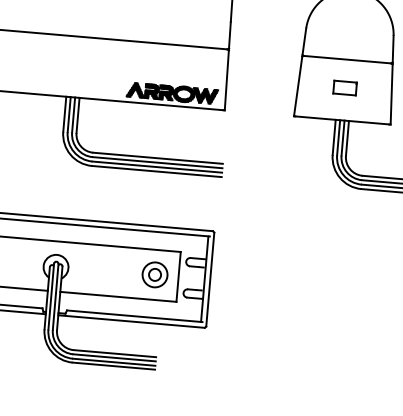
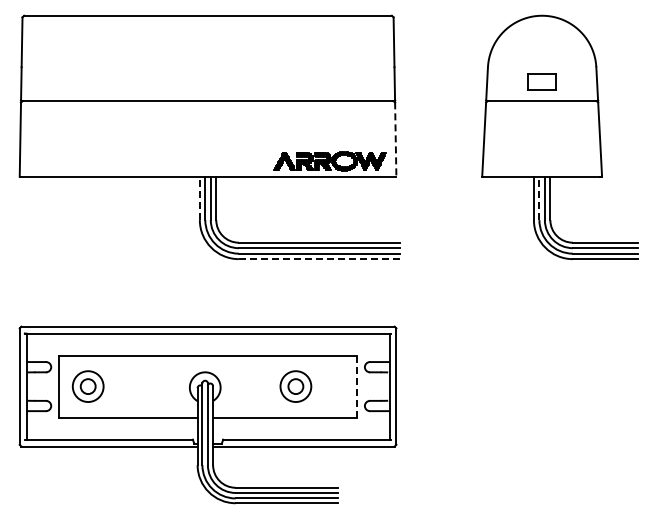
line: (226, 81) -> (395, 140), solid -> dashed
part: (344, 87) -> (541, 81), moved
line: (64, 114) -> (199, 198), solid -> dashed
line: (338, 137) -> (539, 198), solid -> dashed
line: (157, 171) -> (319, 259), solid -> dashed
part: (154, 274) -> (295, 386), moved
line: (178, 276) -> (357, 386), solid -> dashed

